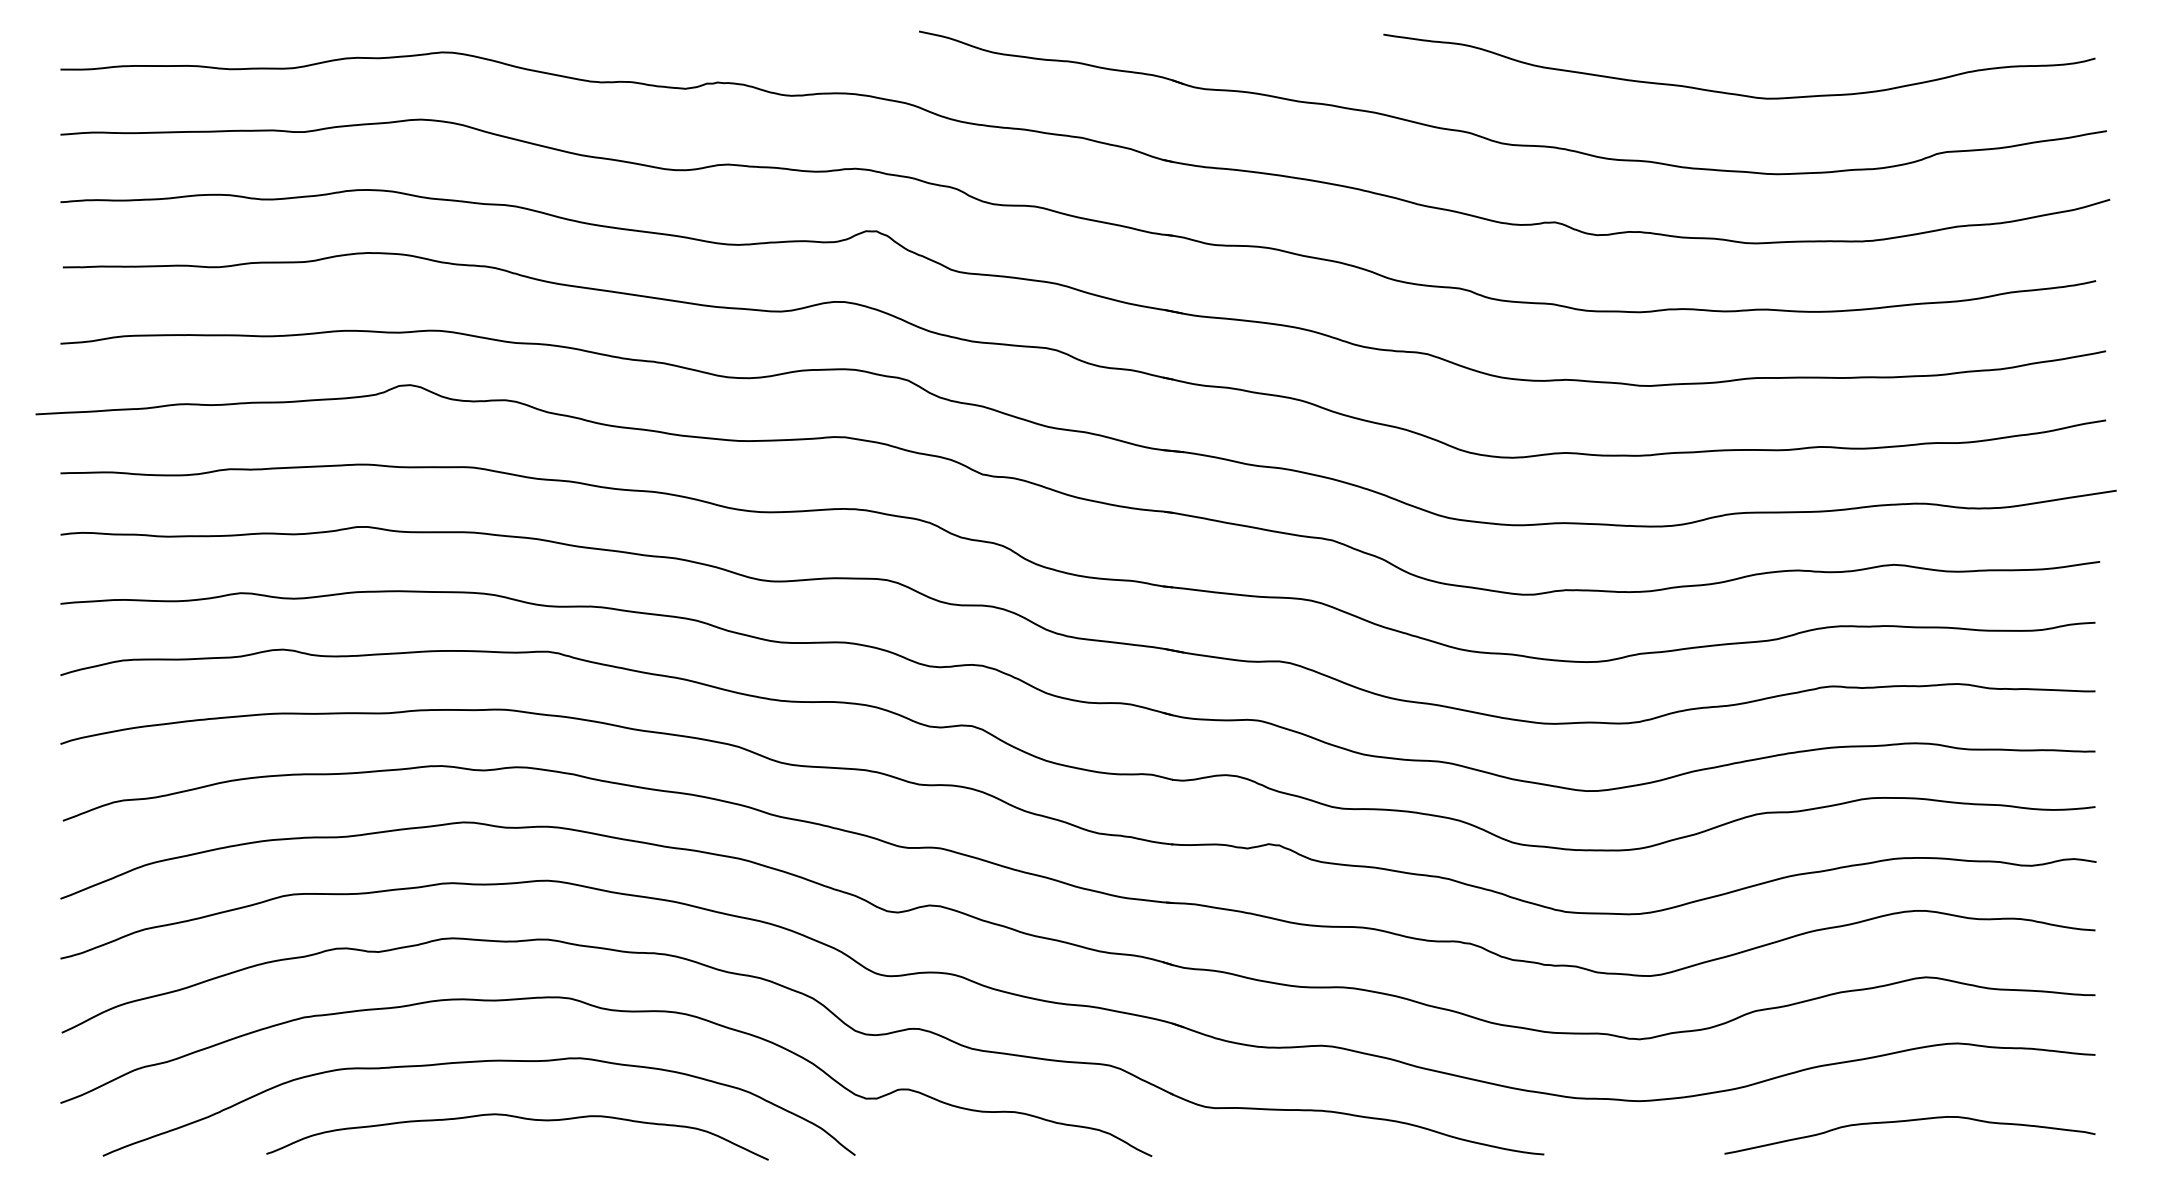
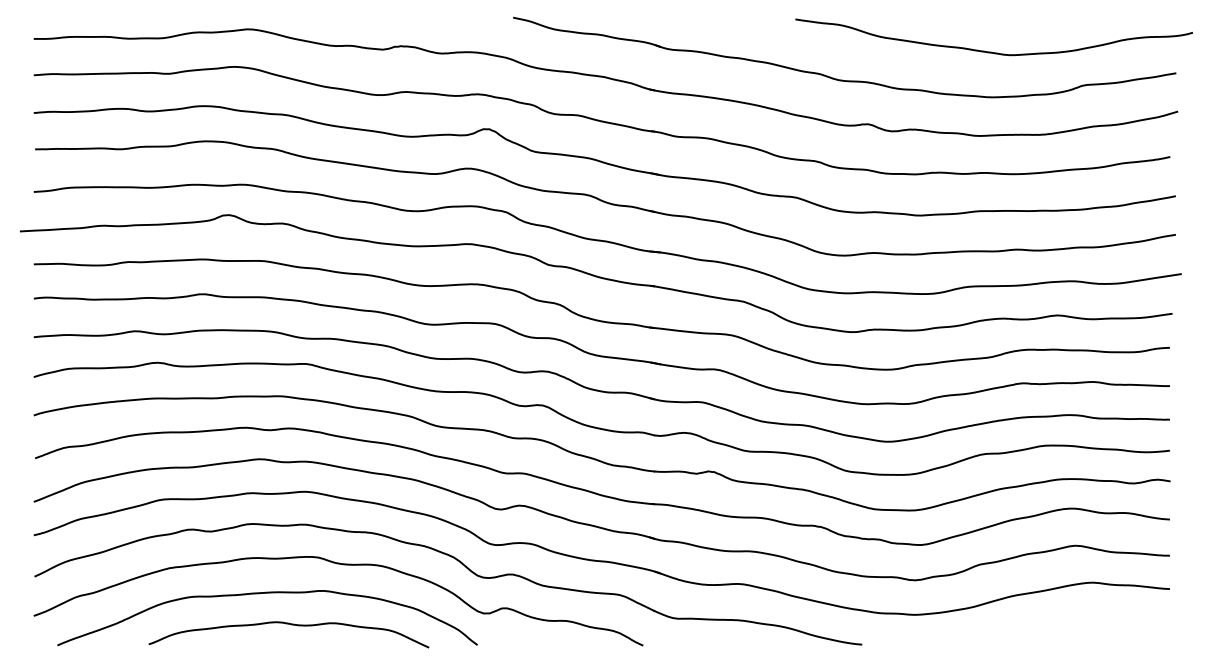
curve: (1734, 92) -> (991, 51), moved
curve: (1908, 1121) -> (1065, 626), removed

